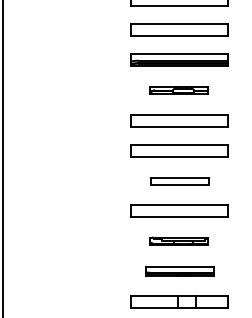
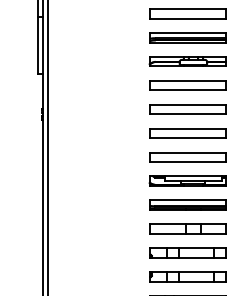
part: (178, 90) -> (187, 61), size x1.67
part: (178, 181) -> (187, 133), size x1.67
part: (178, 240) -> (187, 180), size x1.67
part: (178, 270) -> (187, 204), size x1.43

